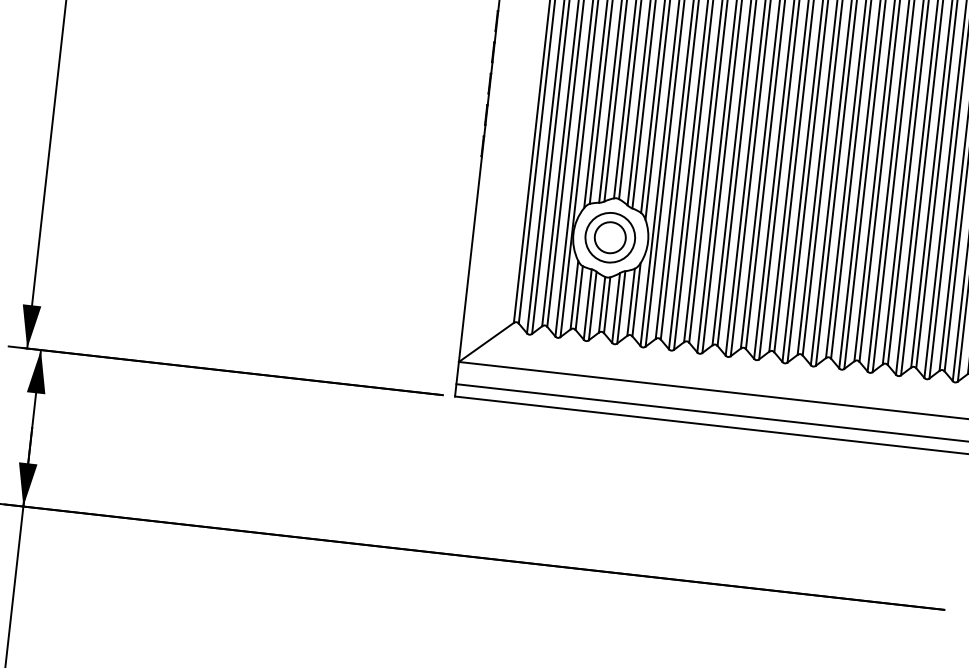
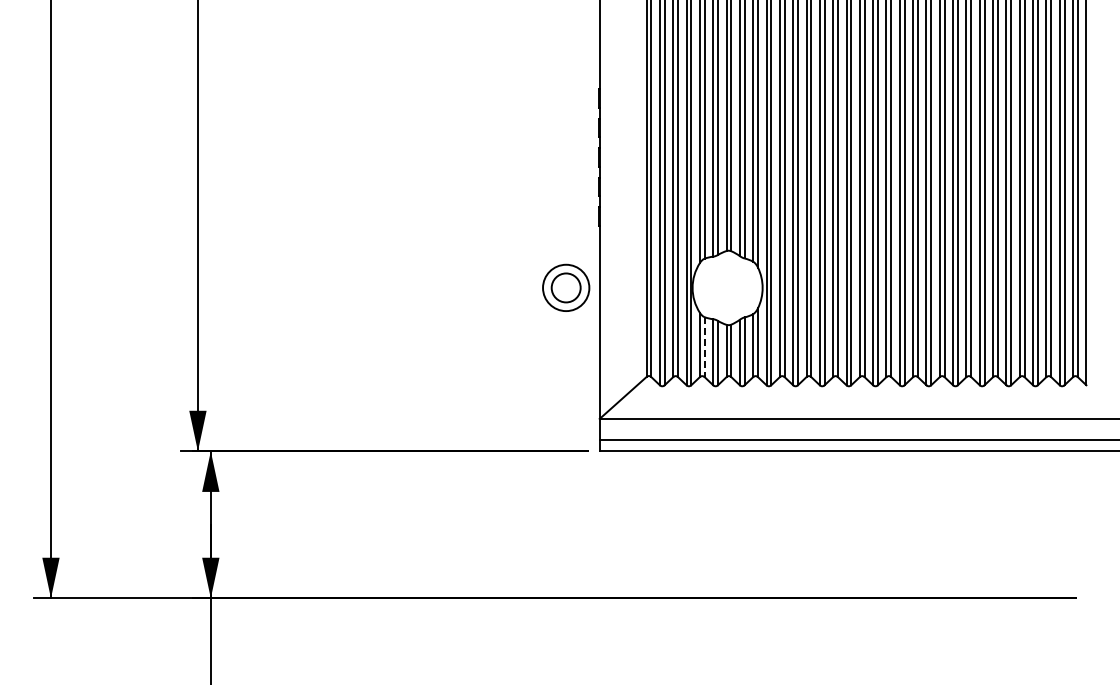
part: (610, 237) -> (566, 287), moved
line: (579, 298) -> (704, 347), solid -> dashed

